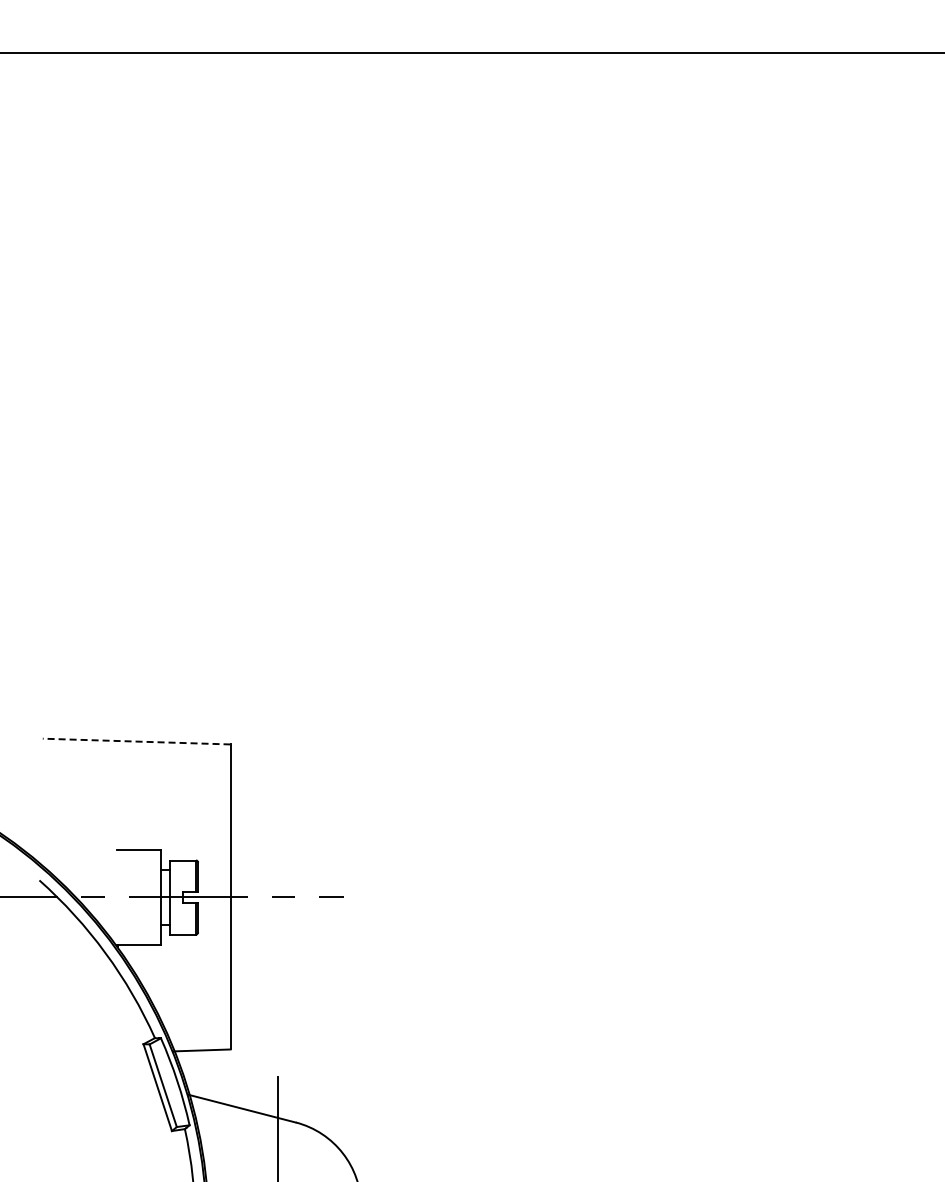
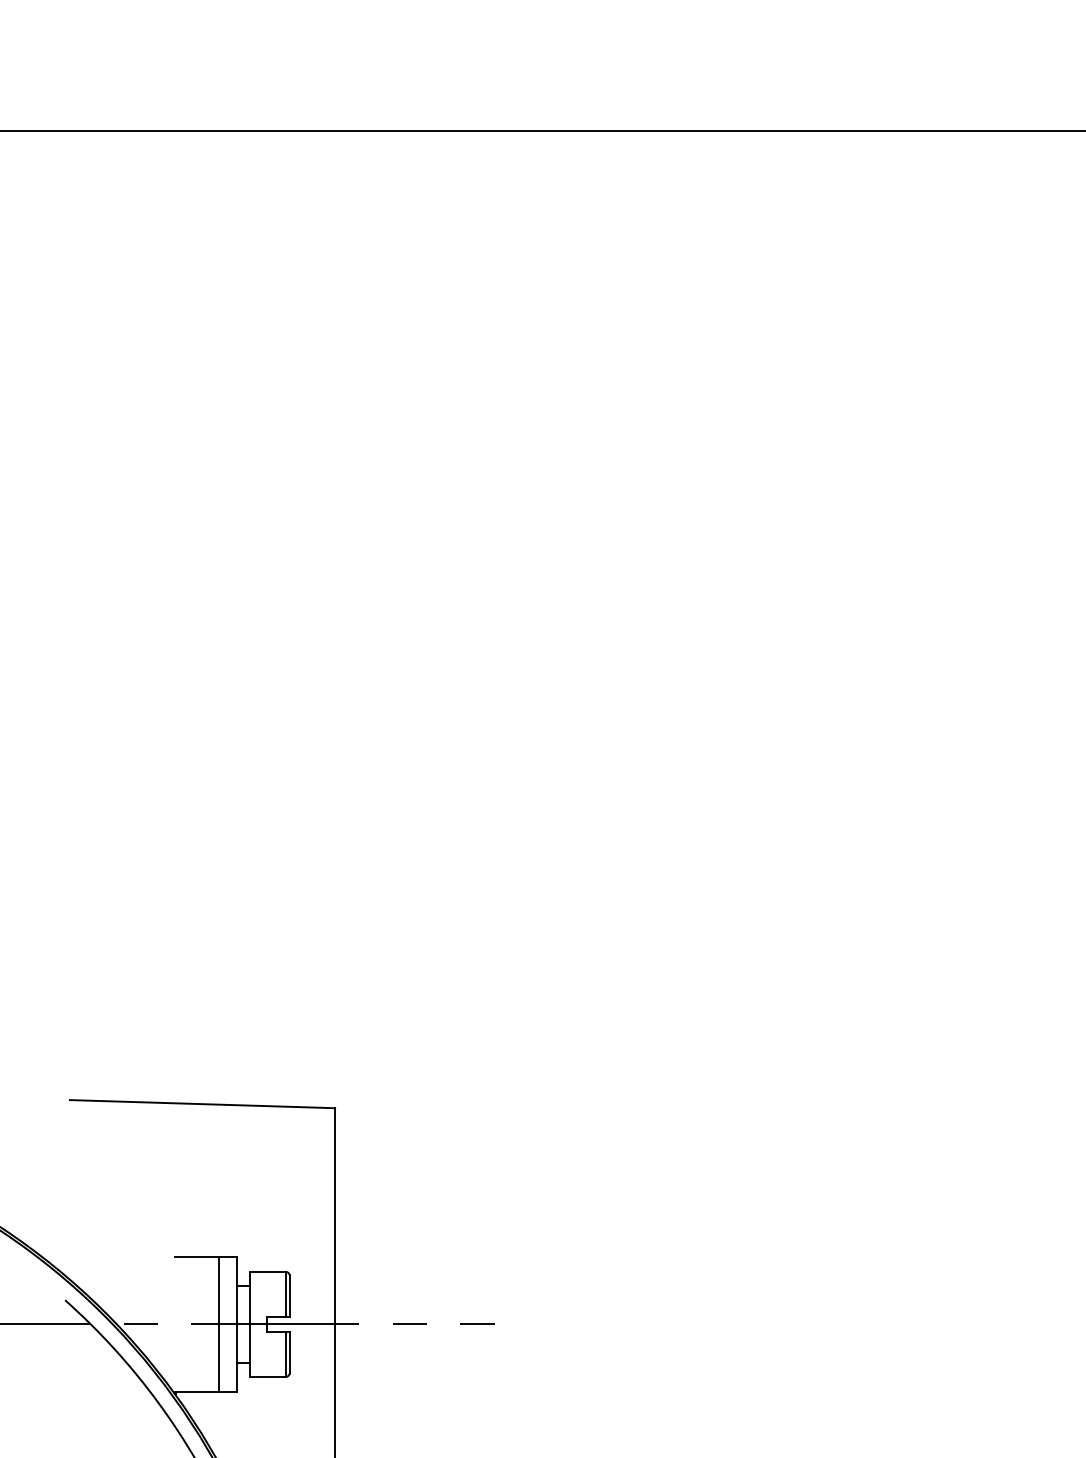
line: (136, 741) -> (202, 1104), dashed -> solid
line: (148, 897) -> (219, 1324), added

